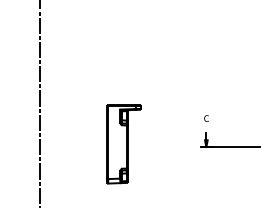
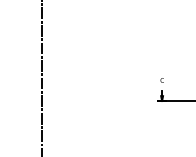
part: (123, 144) -> (102, 99), removed

